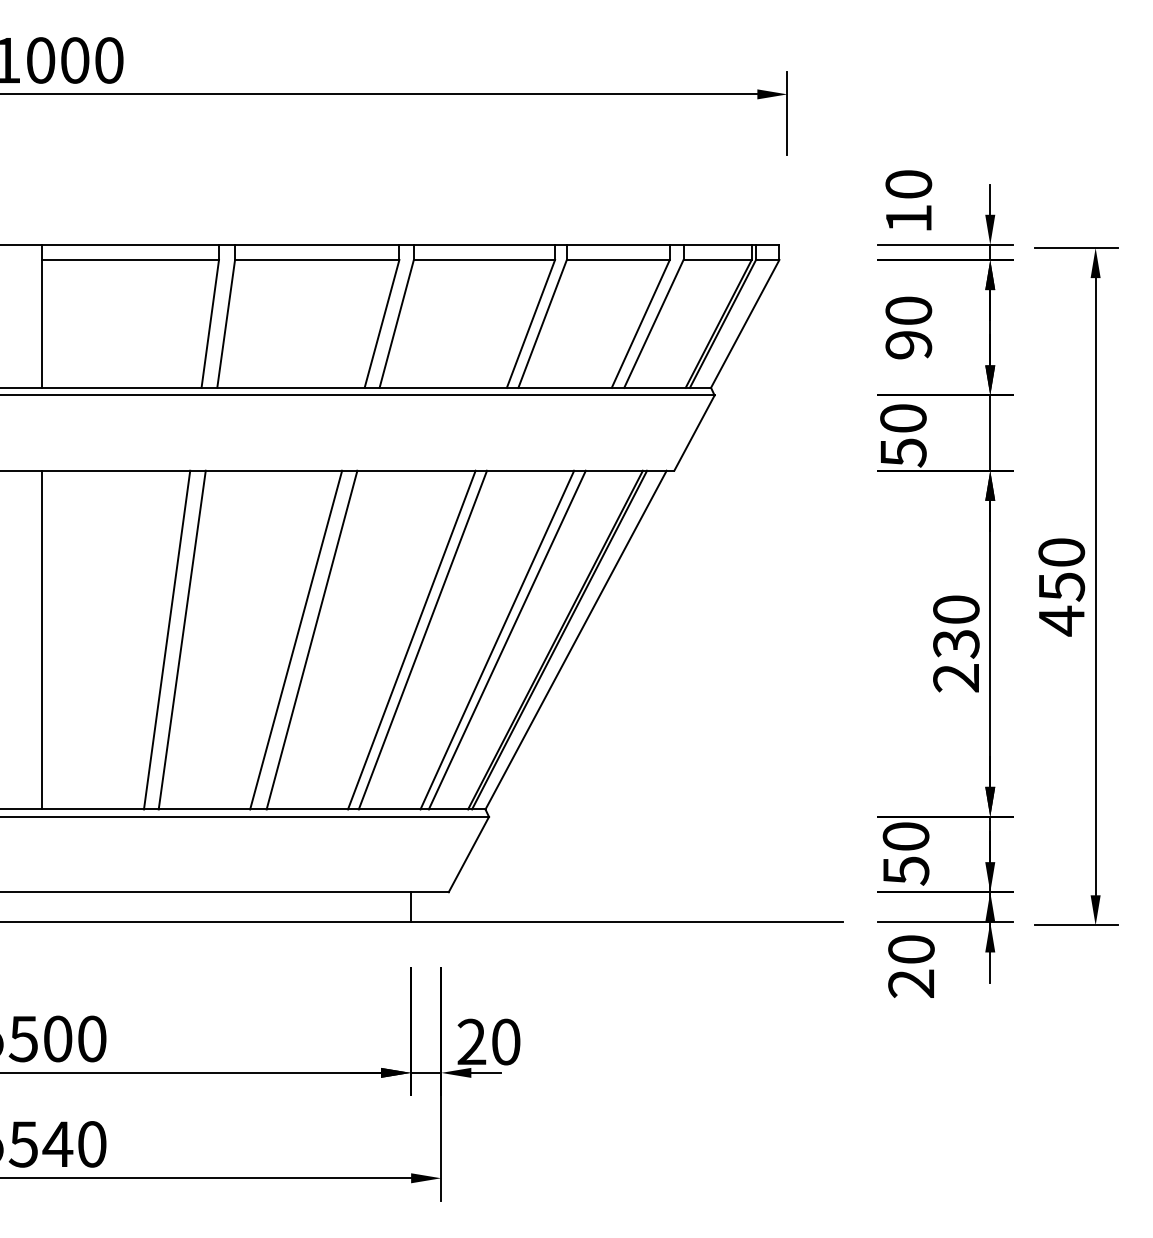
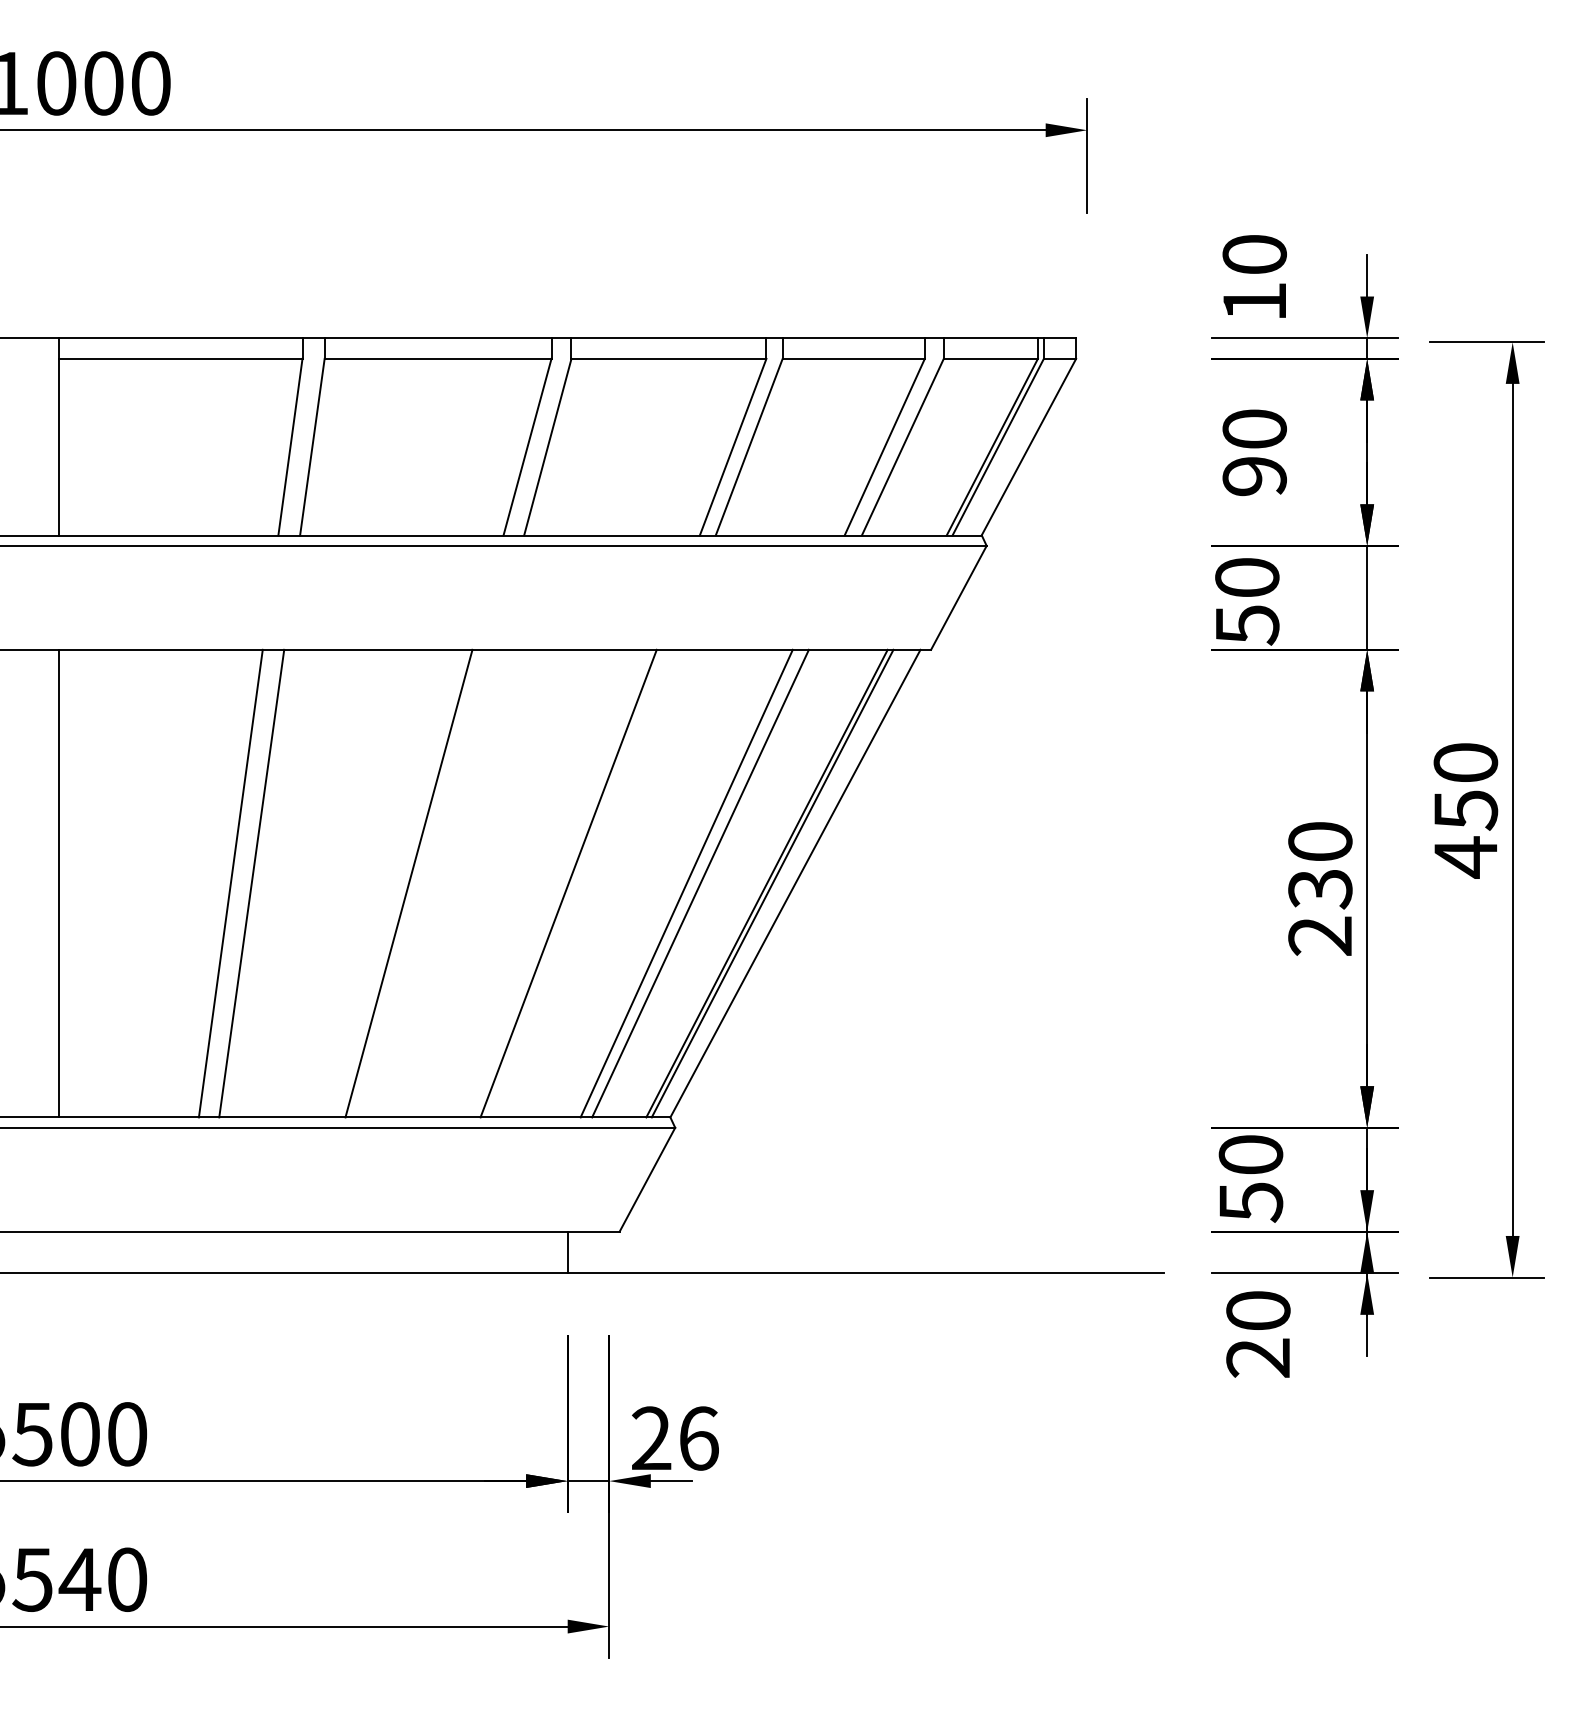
line: (311, 639) -> (430, 882), removed
line: (422, 639) -> (583, 882), removed
text: (506, 1041) -> (699, 1437), 20 -> 26

